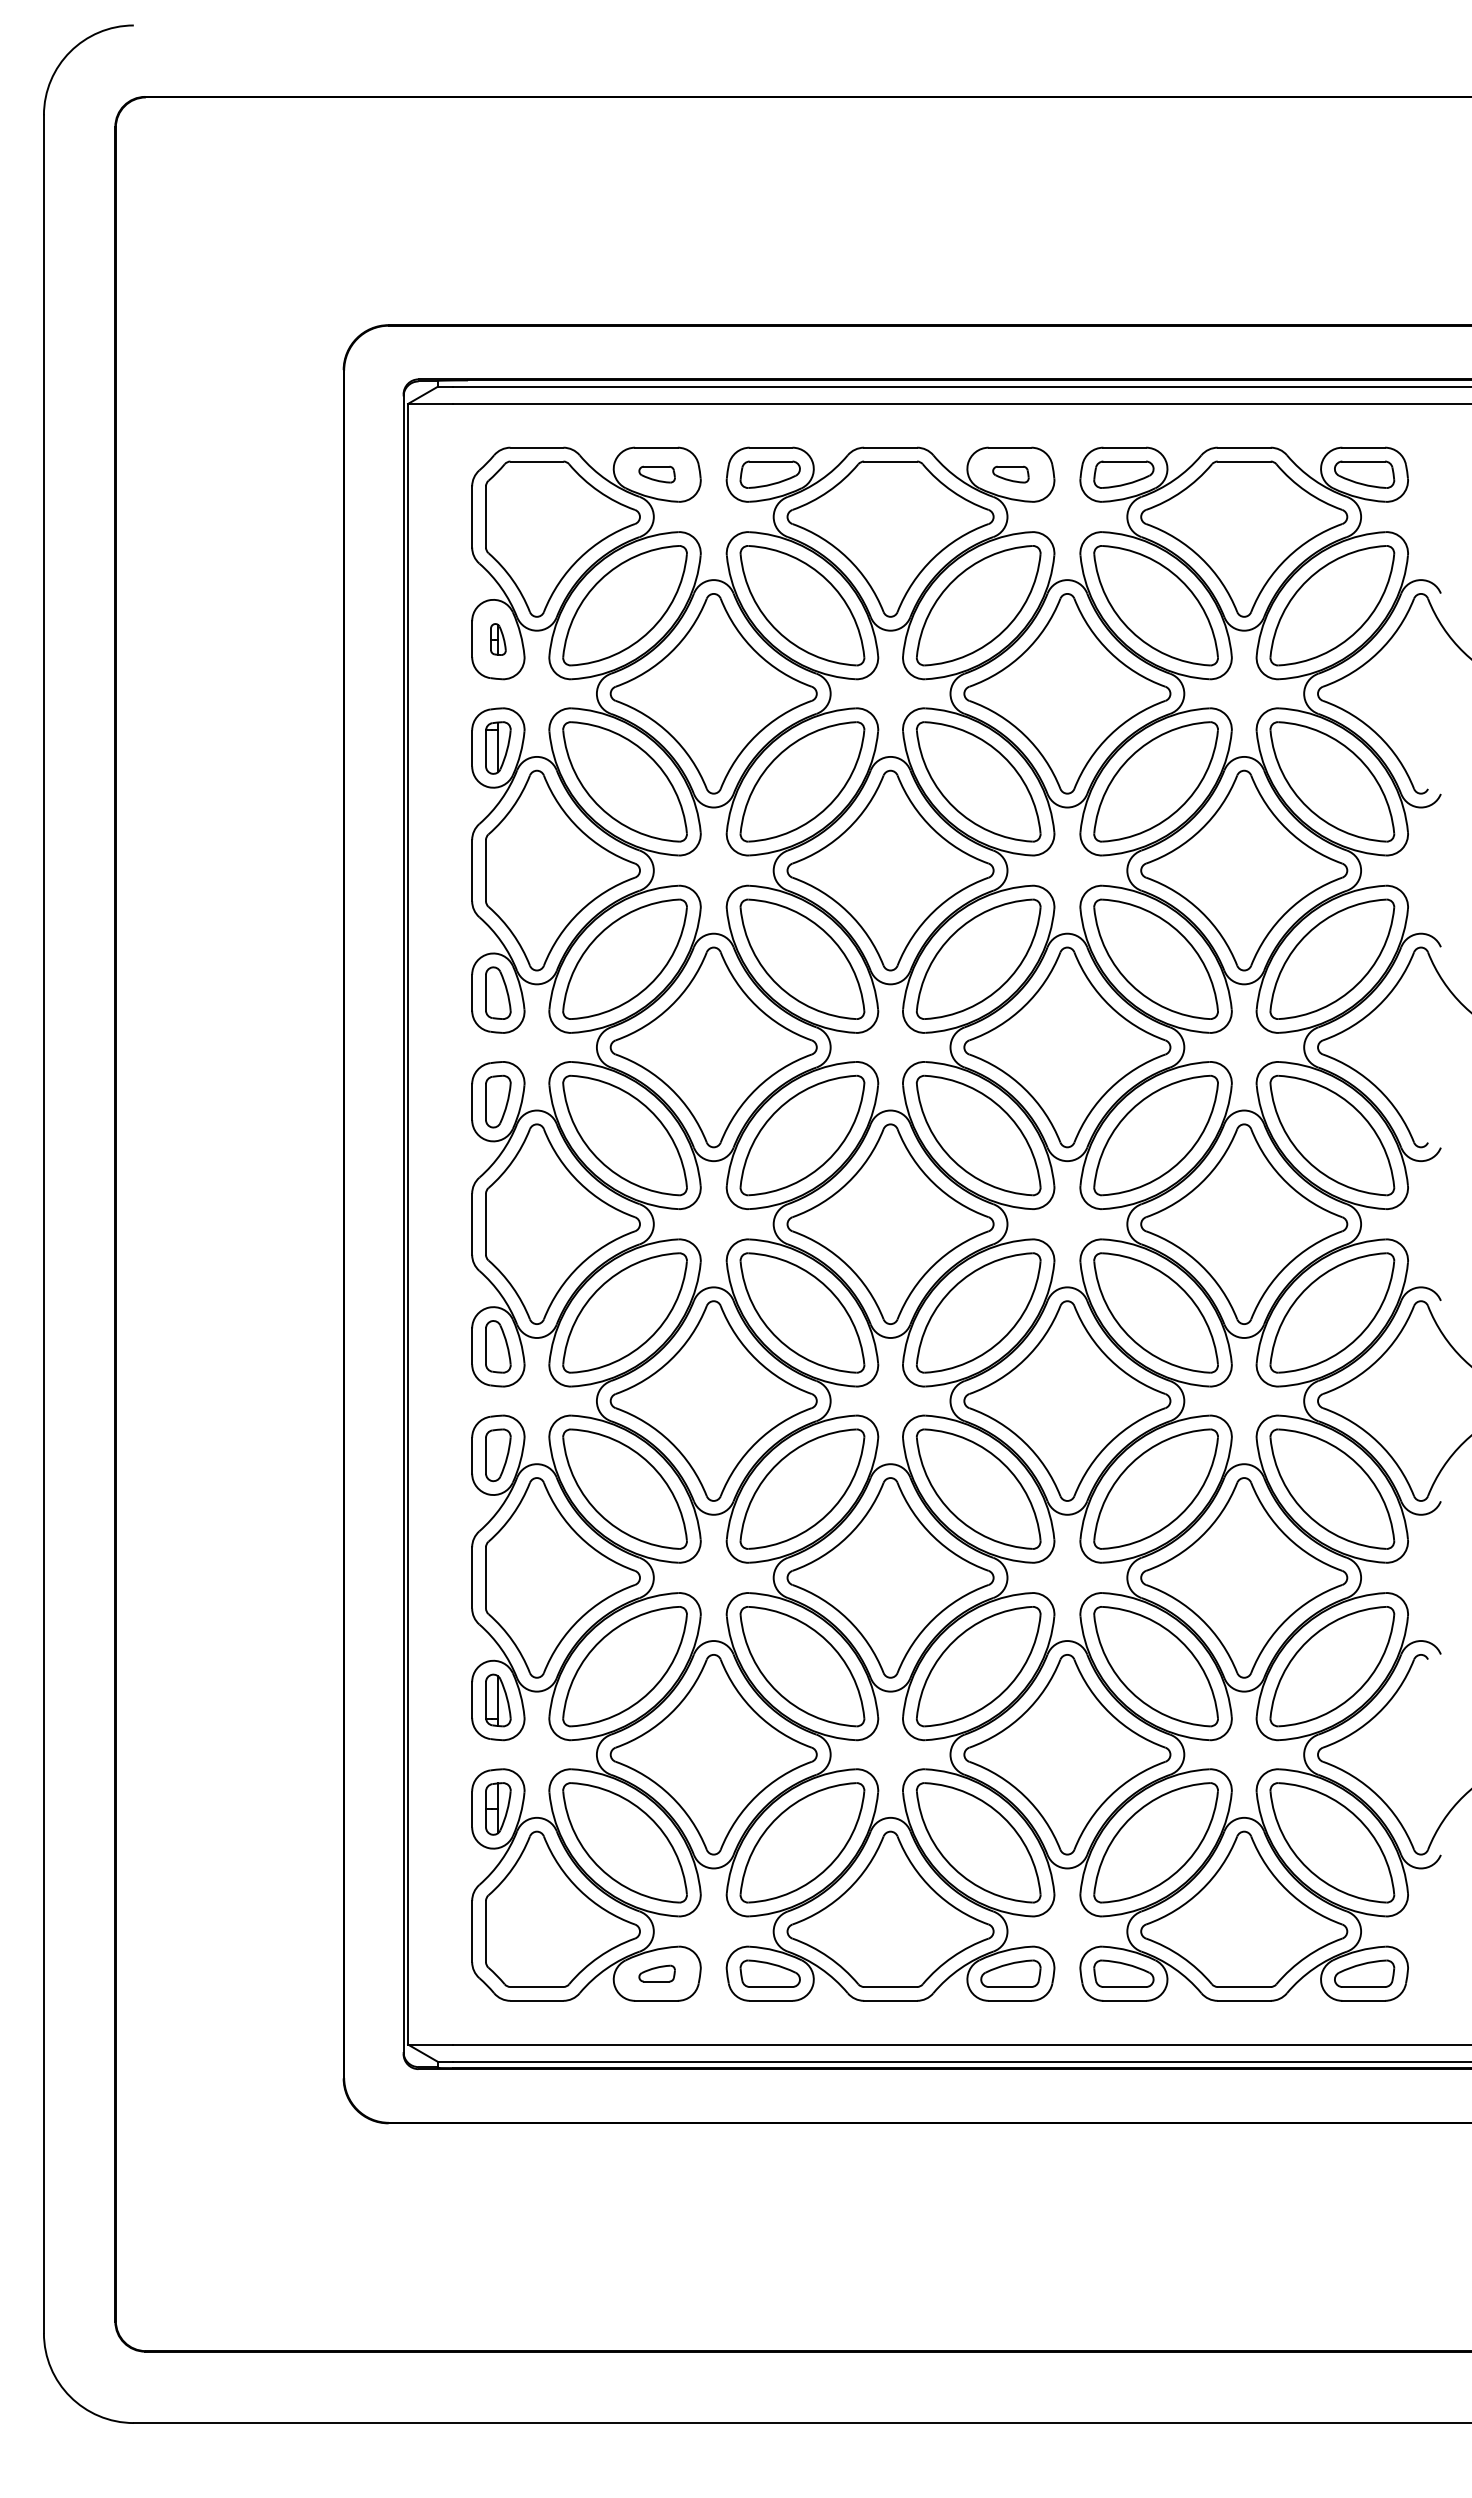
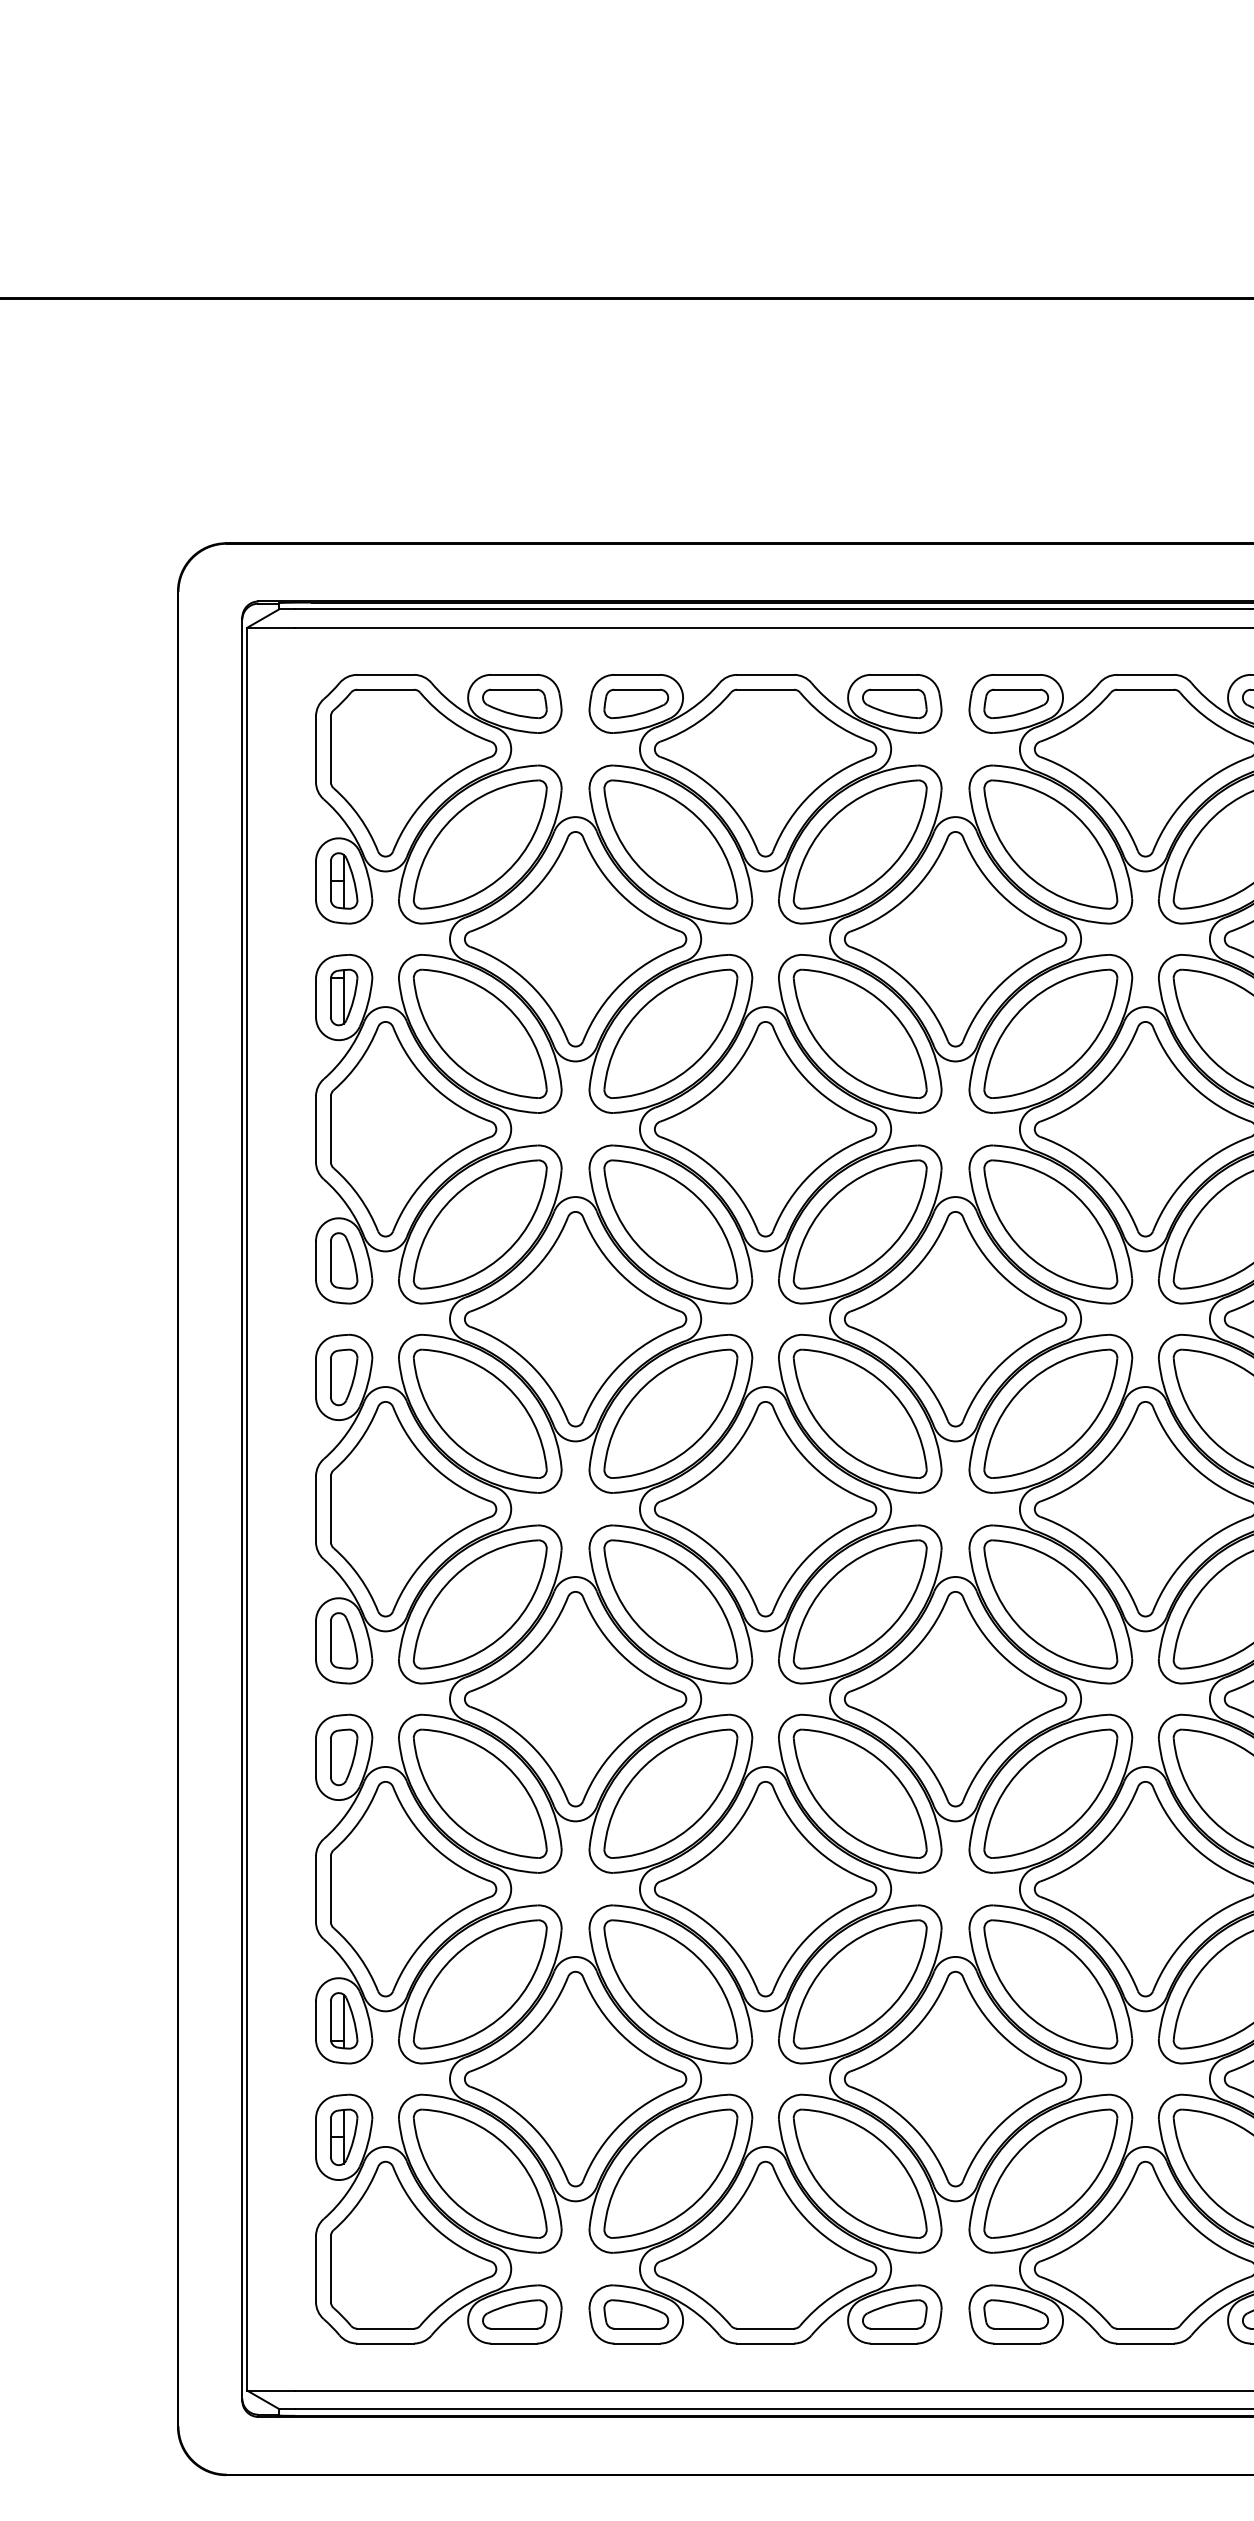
part: (656, 474) -> (514, 703), size x1.67
part: (1010, 474) -> (894, 703), size x1.67
part: (498, 639) -> (344, 880), size x1.67
part: (656, 1973) -> (514, 2314), size x1.67

